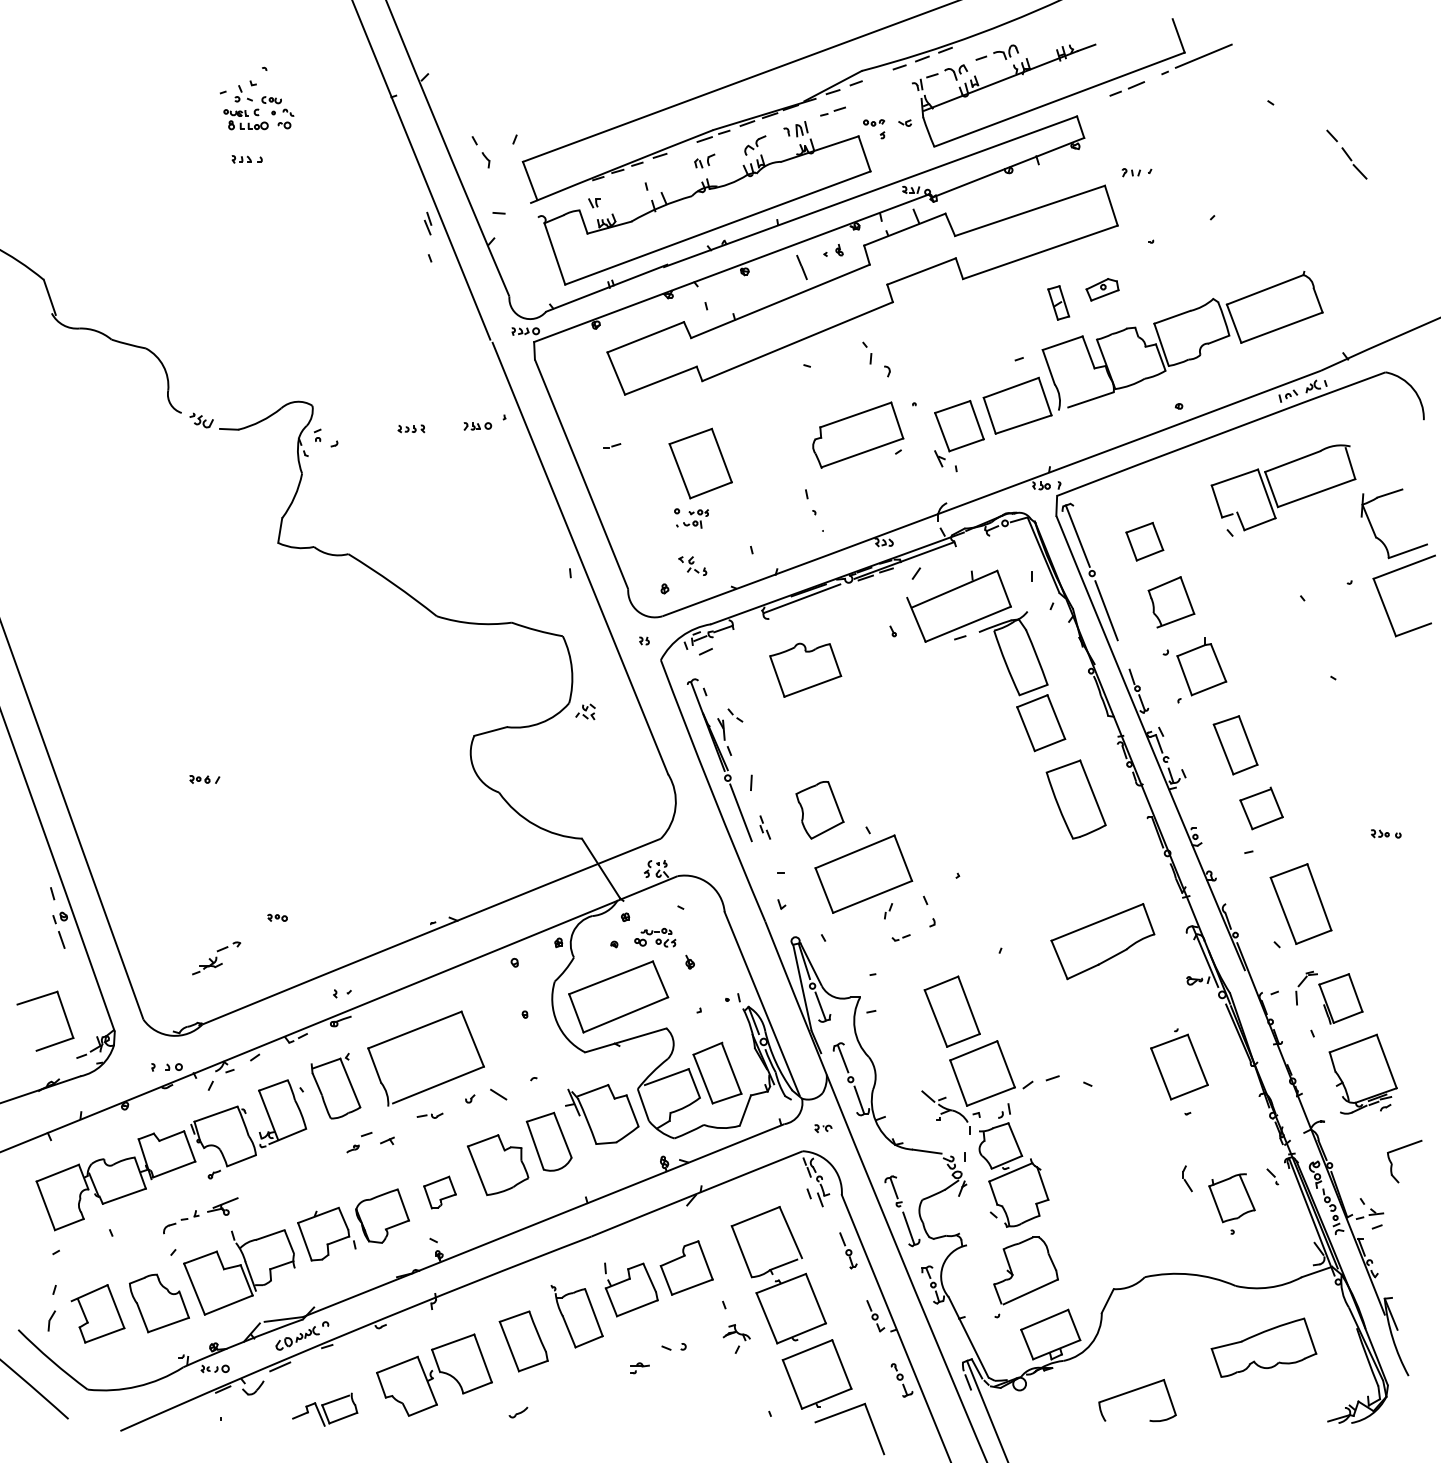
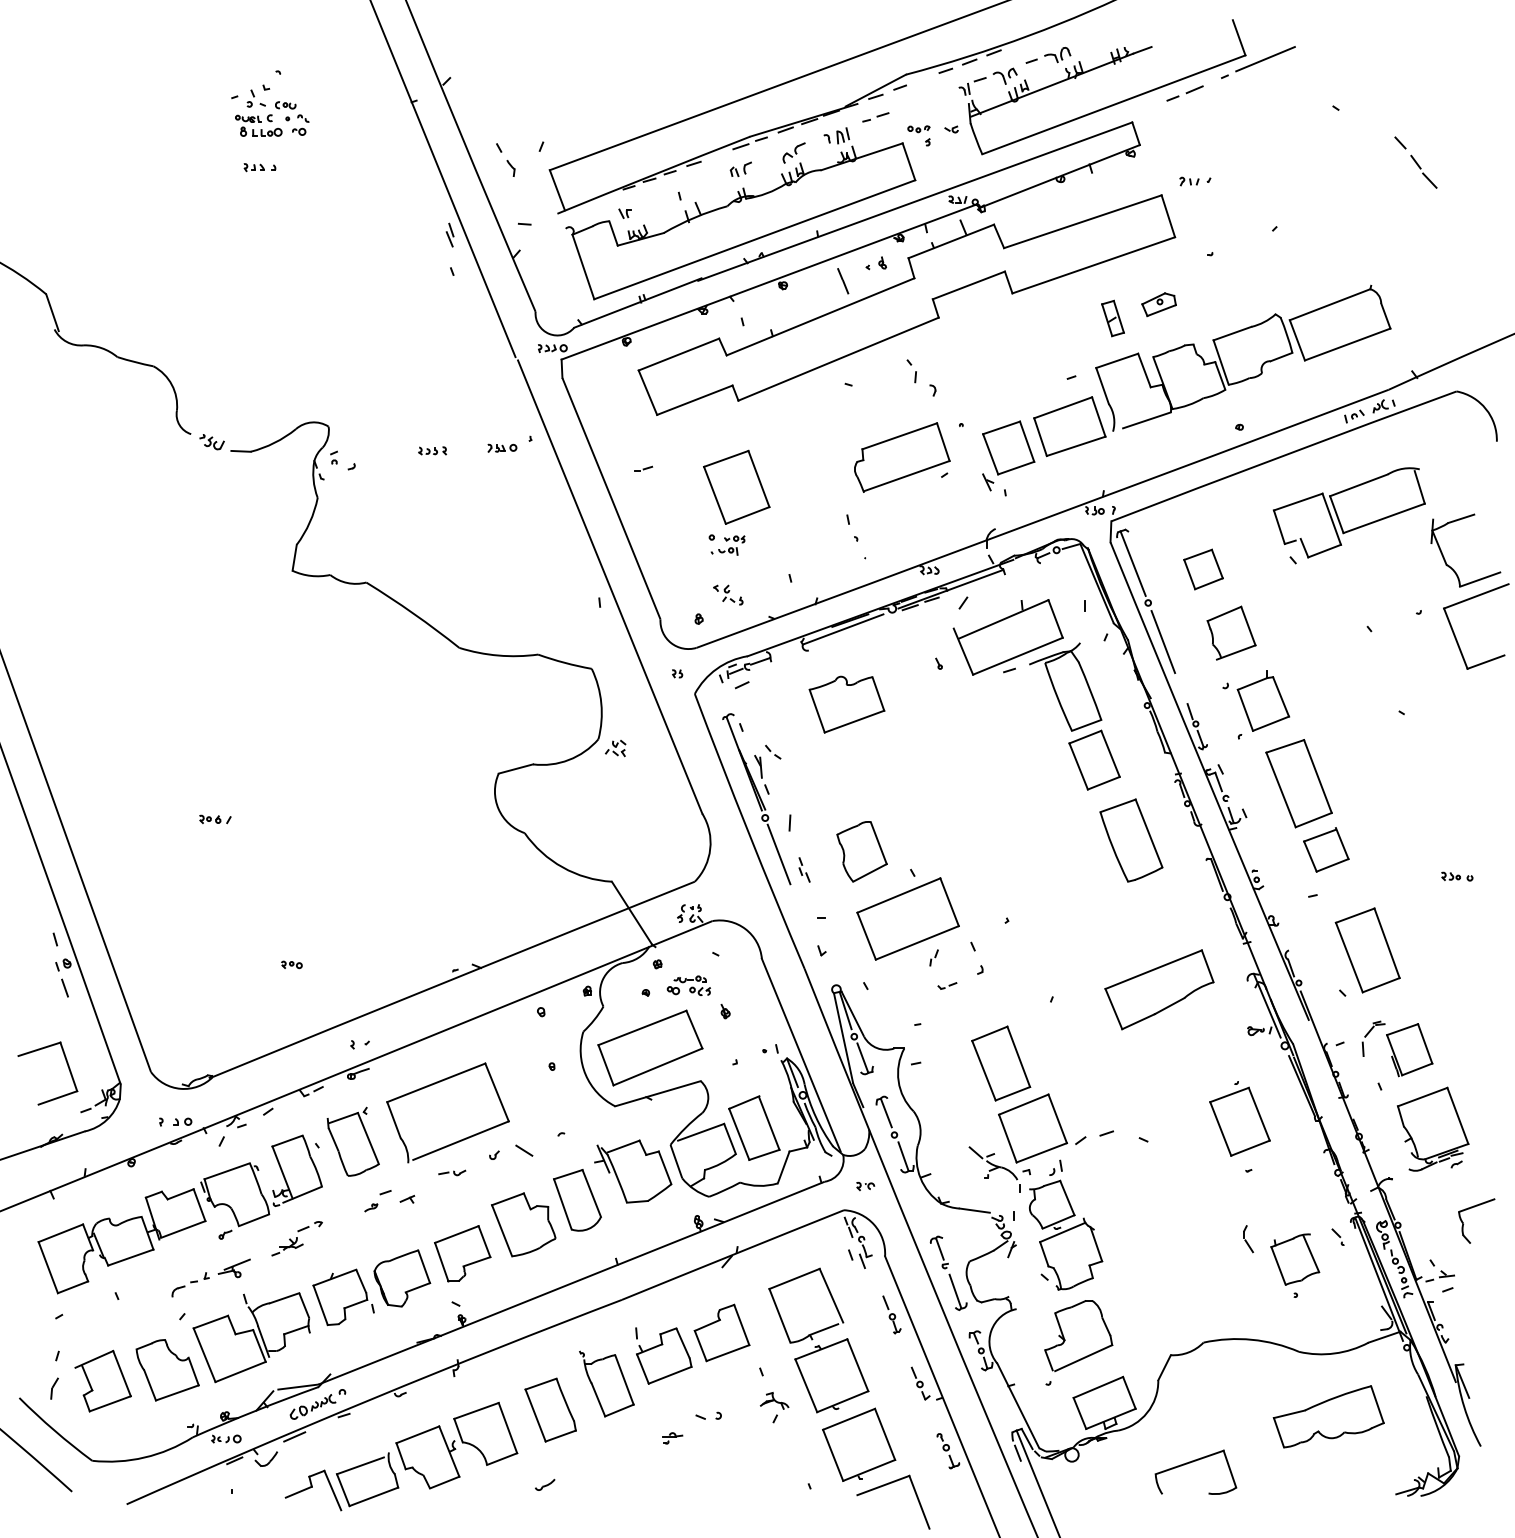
part: (1235, 744) -> (1298, 782), size x1.43
part: (216, 958) -> (297, 1238), moved
part: (439, 1192) -> (462, 1253), size x1.67
part: (324, 1409) -> (341, 1481), size x1.67

